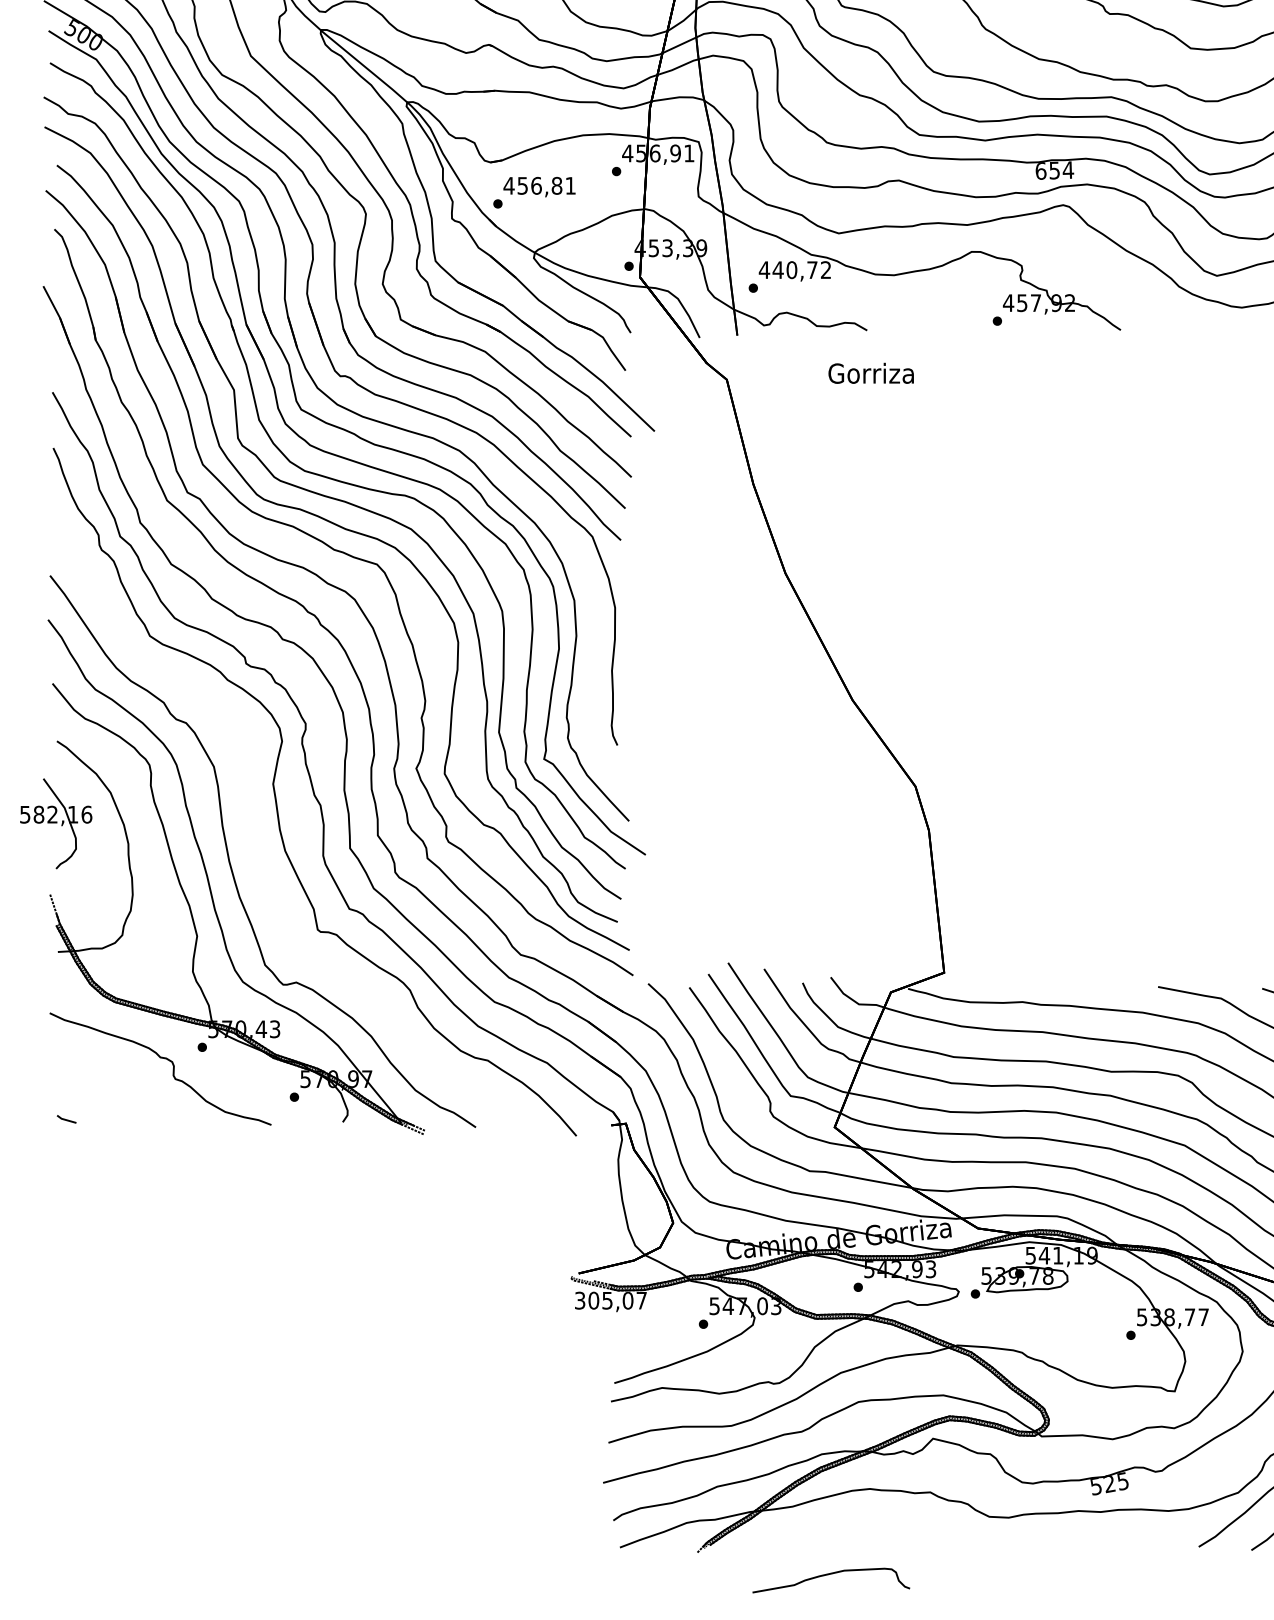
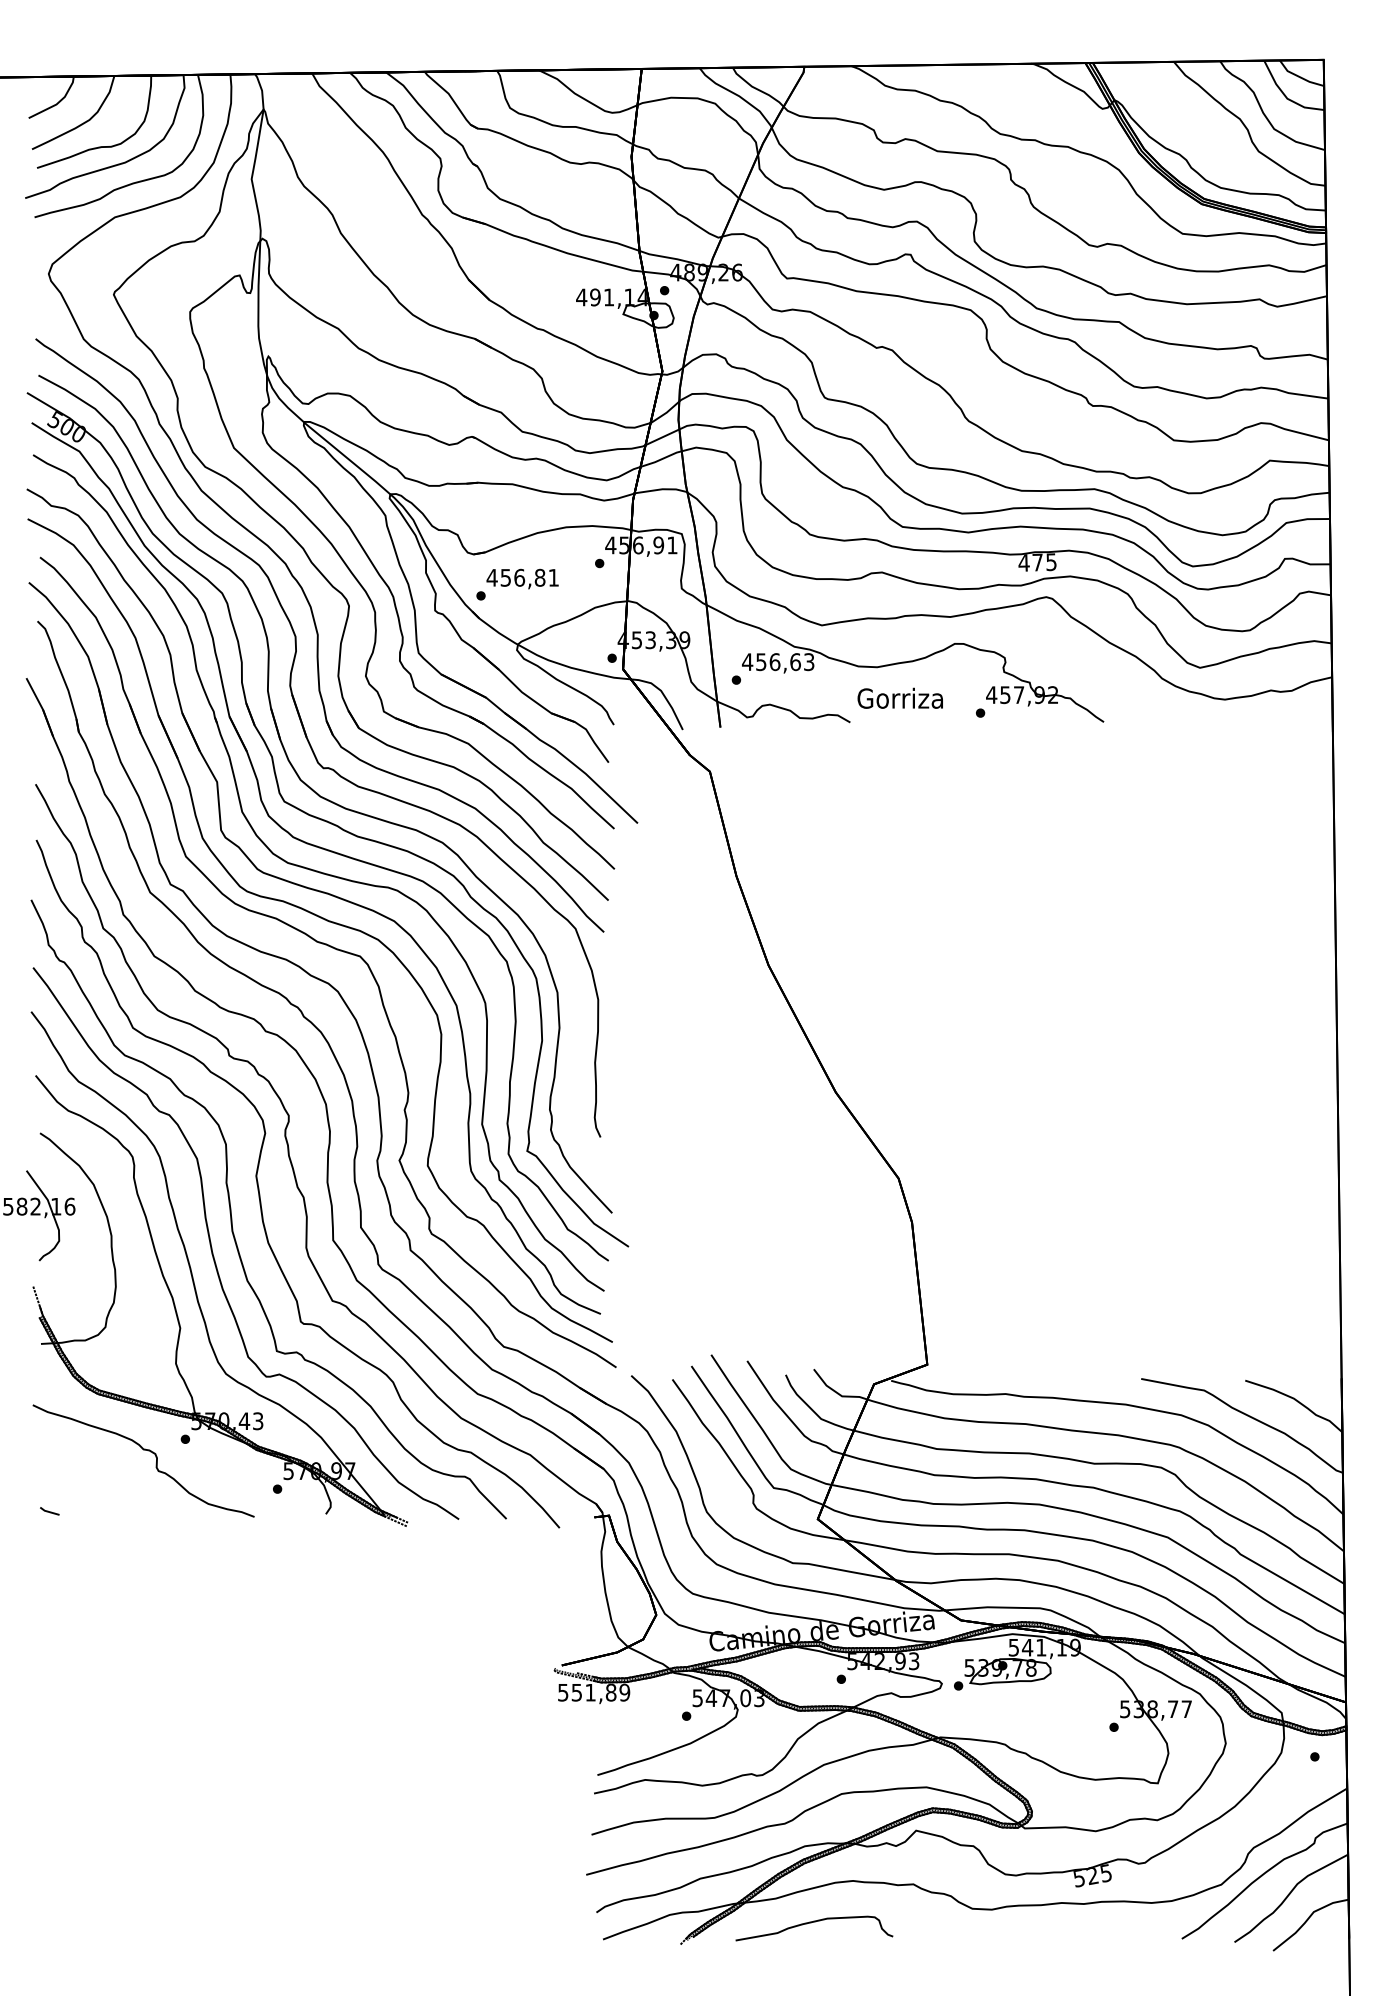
text: (1054, 170) -> (1037, 562), 654 -> 475
text: (801, 270) -> (784, 662), 440,72 -> 456,63
text: (870, 372) -> (899, 697), moved
curve: (249, 825) -> (232, 1217), added
text: (611, 1300) -> (594, 1692), 305,07 -> 551,89
curve: (828, 1575) -> (811, 1923), moved

